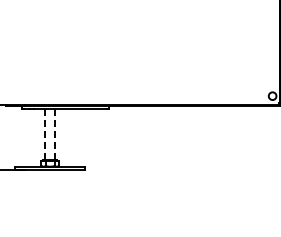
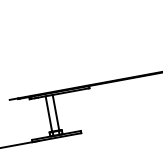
line: (45, 134) -> (49, 113), dashed -> solid
line: (55, 134) -> (56, 112), dashed -> solid

